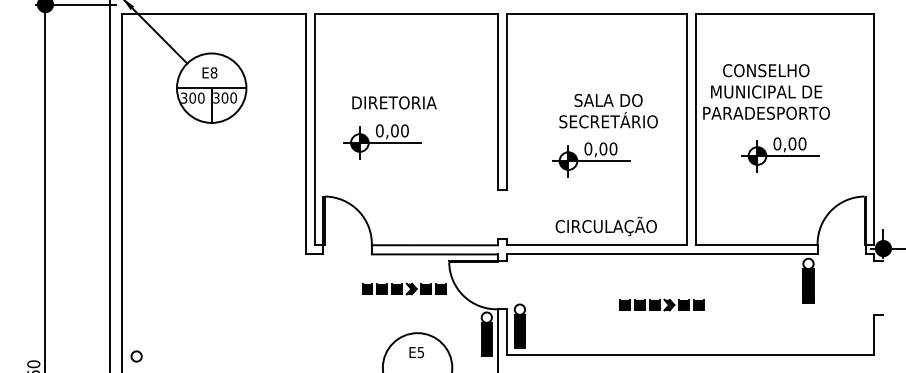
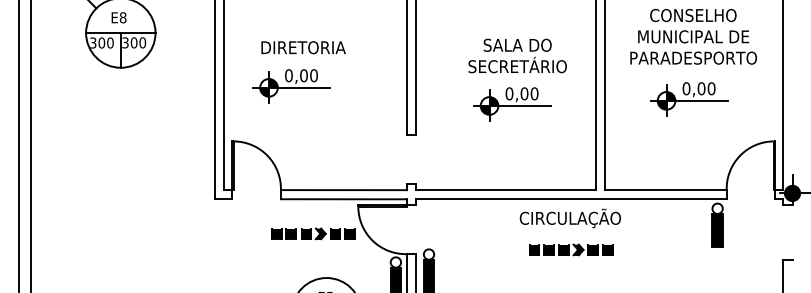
text: (766, 91) -> (693, 36), moved
part: (591, 159) -> (512, 104), moved
text: (605, 226) -> (569, 218), moved

